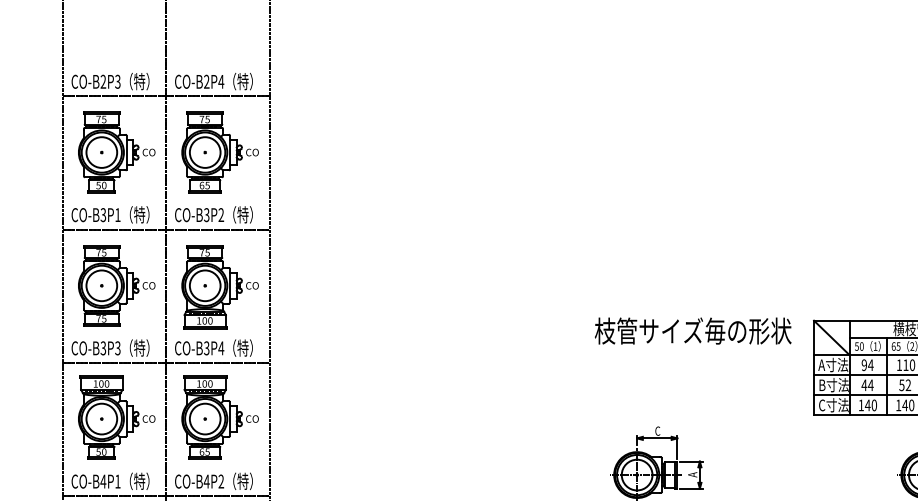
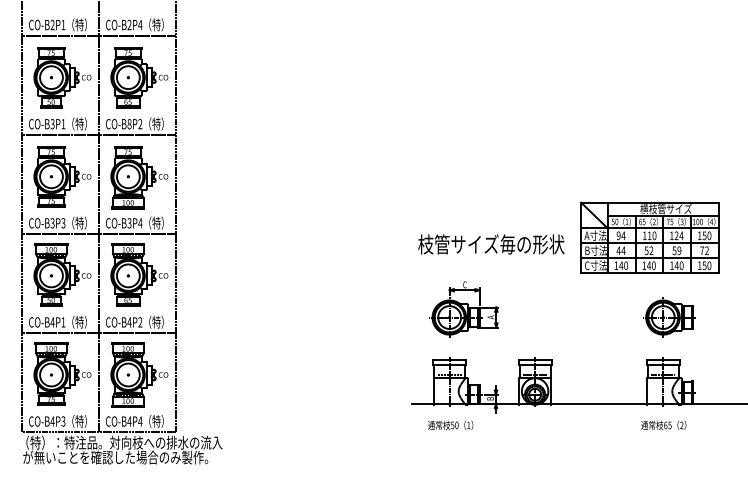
text: (117, 81) -> (63, 24), CO-B2P3 -> CO-B2P1
text: (206, 214) -> (129, 123), CO-B3P2 -> CO-B8P2
text: (693, 331) -> (491, 244), moved

